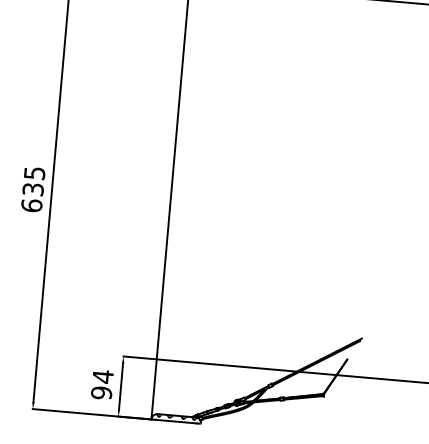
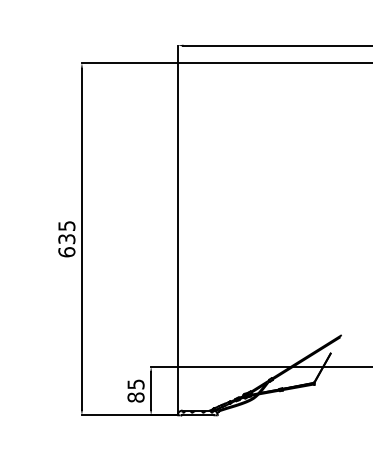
text: (101, 384) -> (135, 390), 94 -> 85

